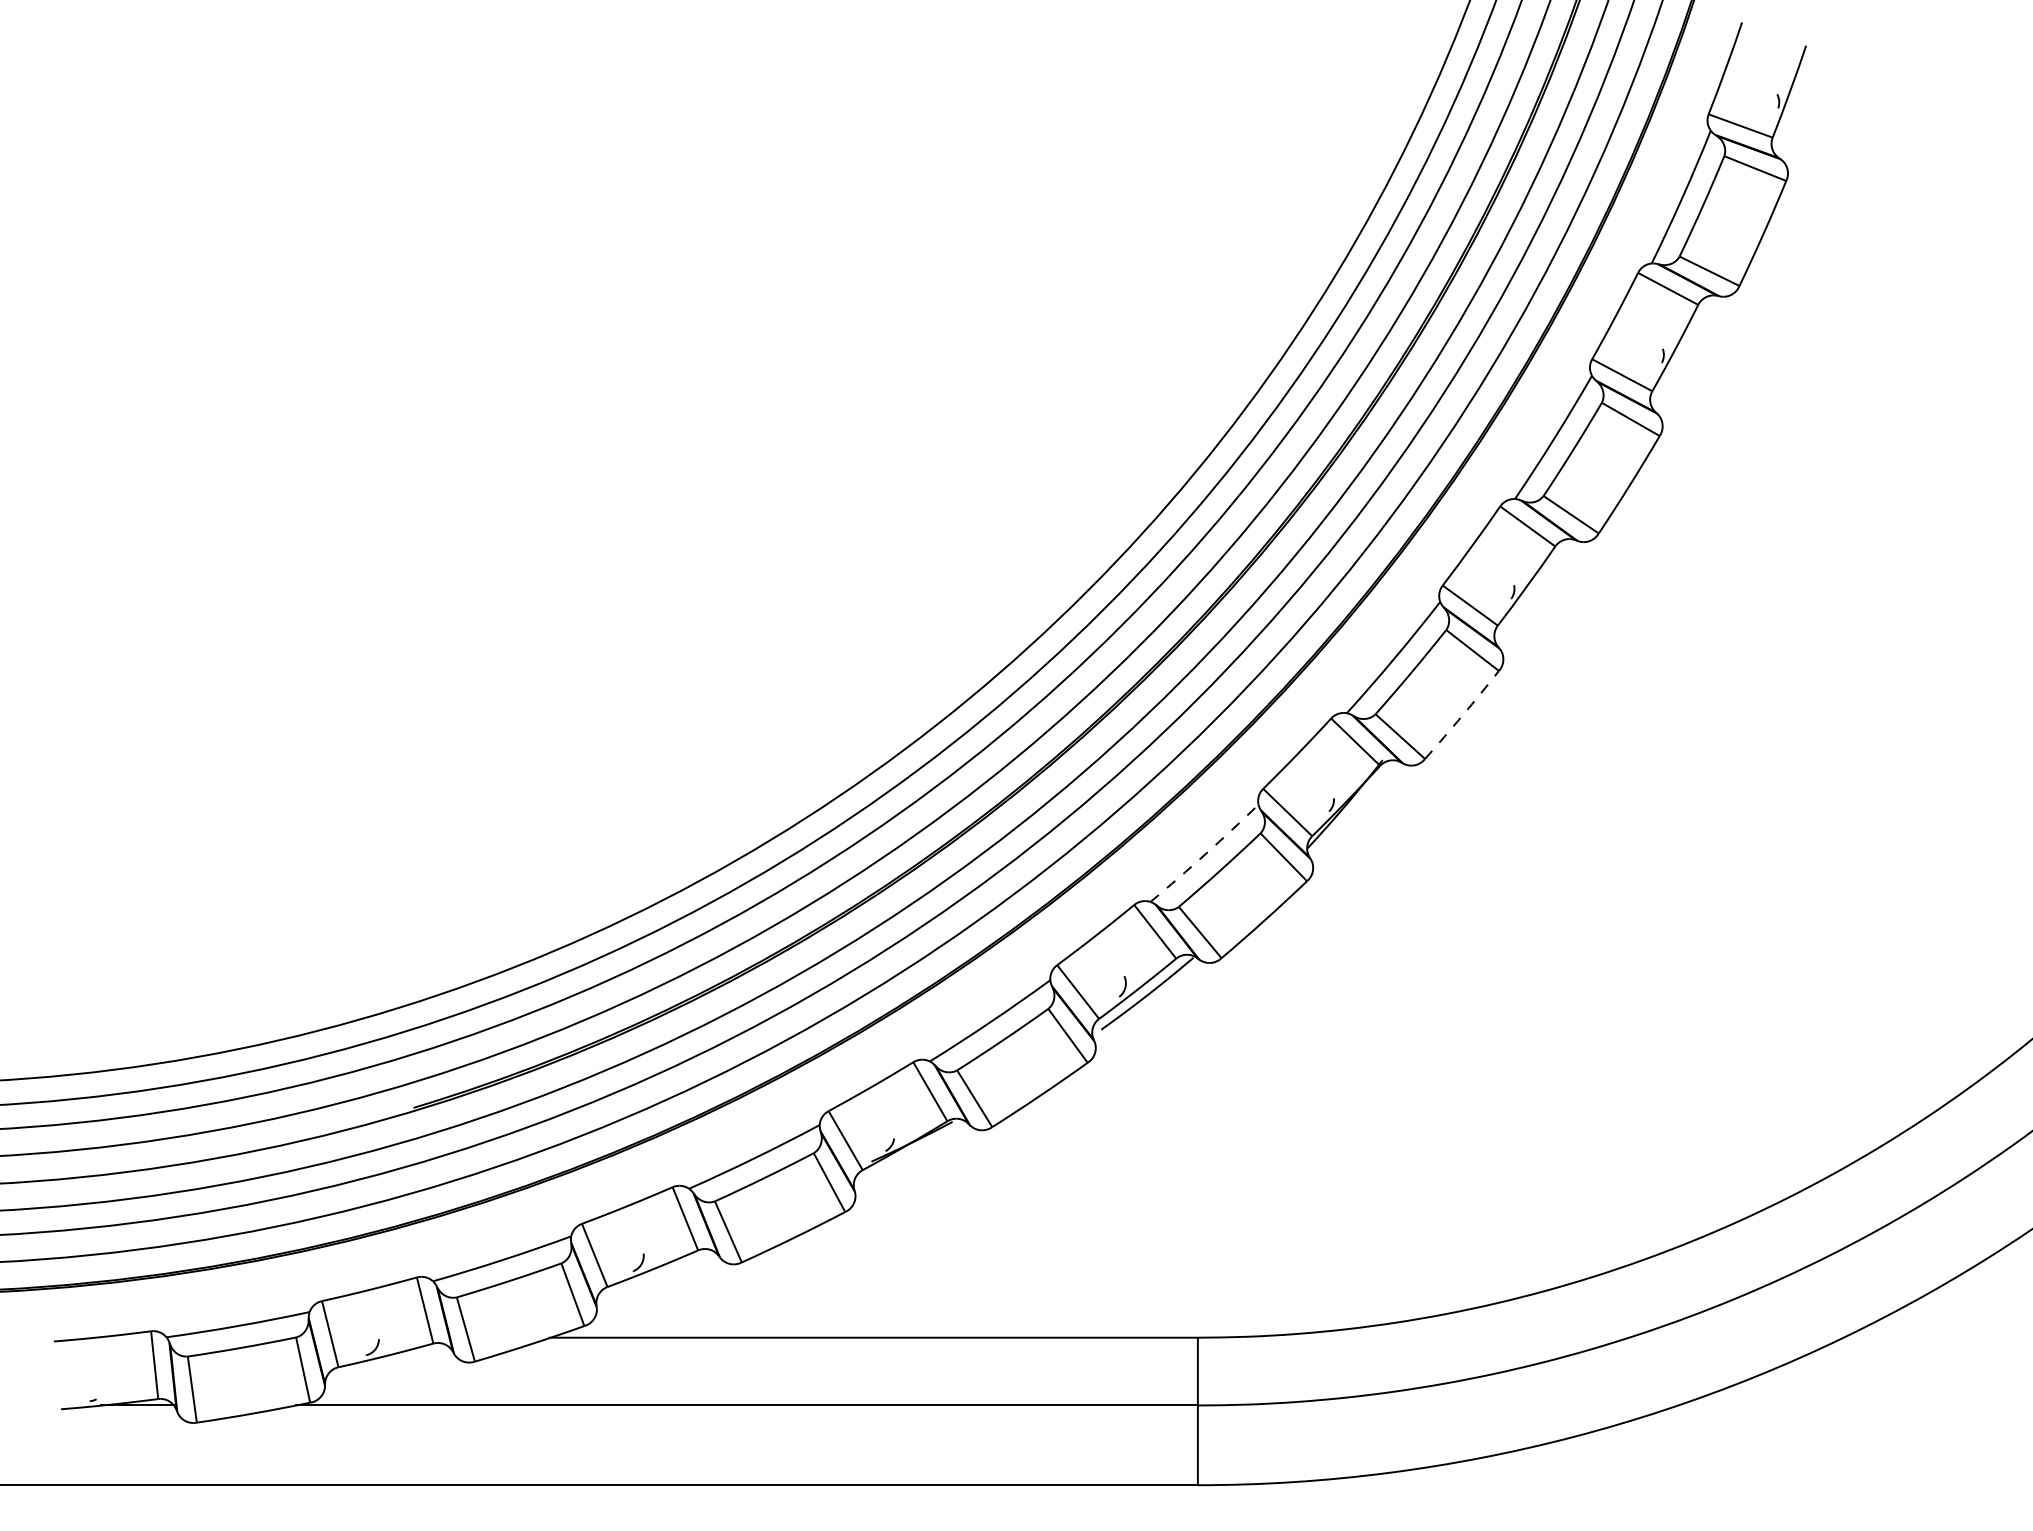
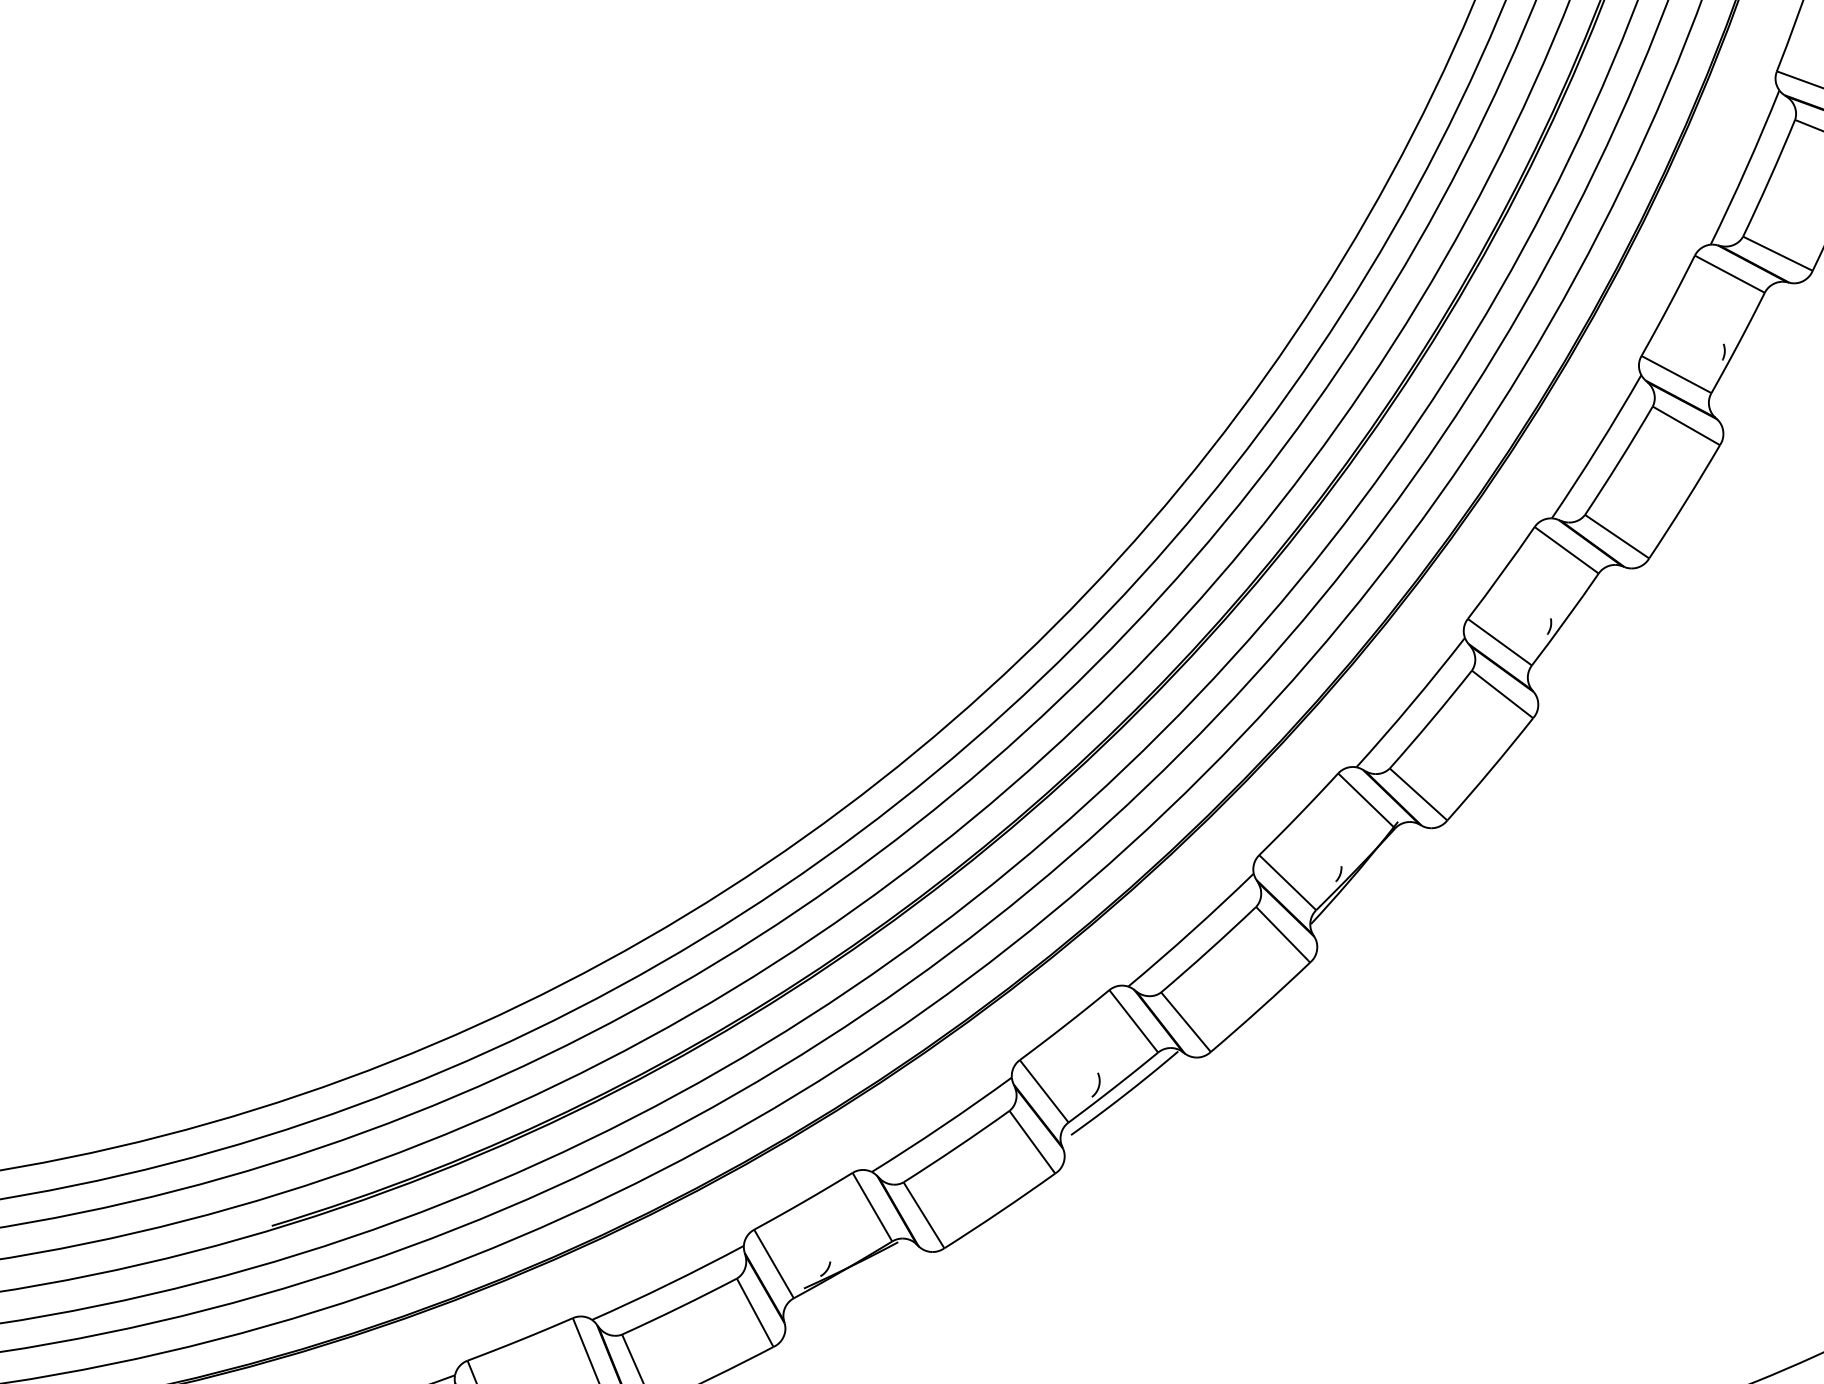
arc: (1462, 715) -> (1490, 769), dashed -> solid
arc: (1205, 854) -> (1192, 931), dashed -> solid

